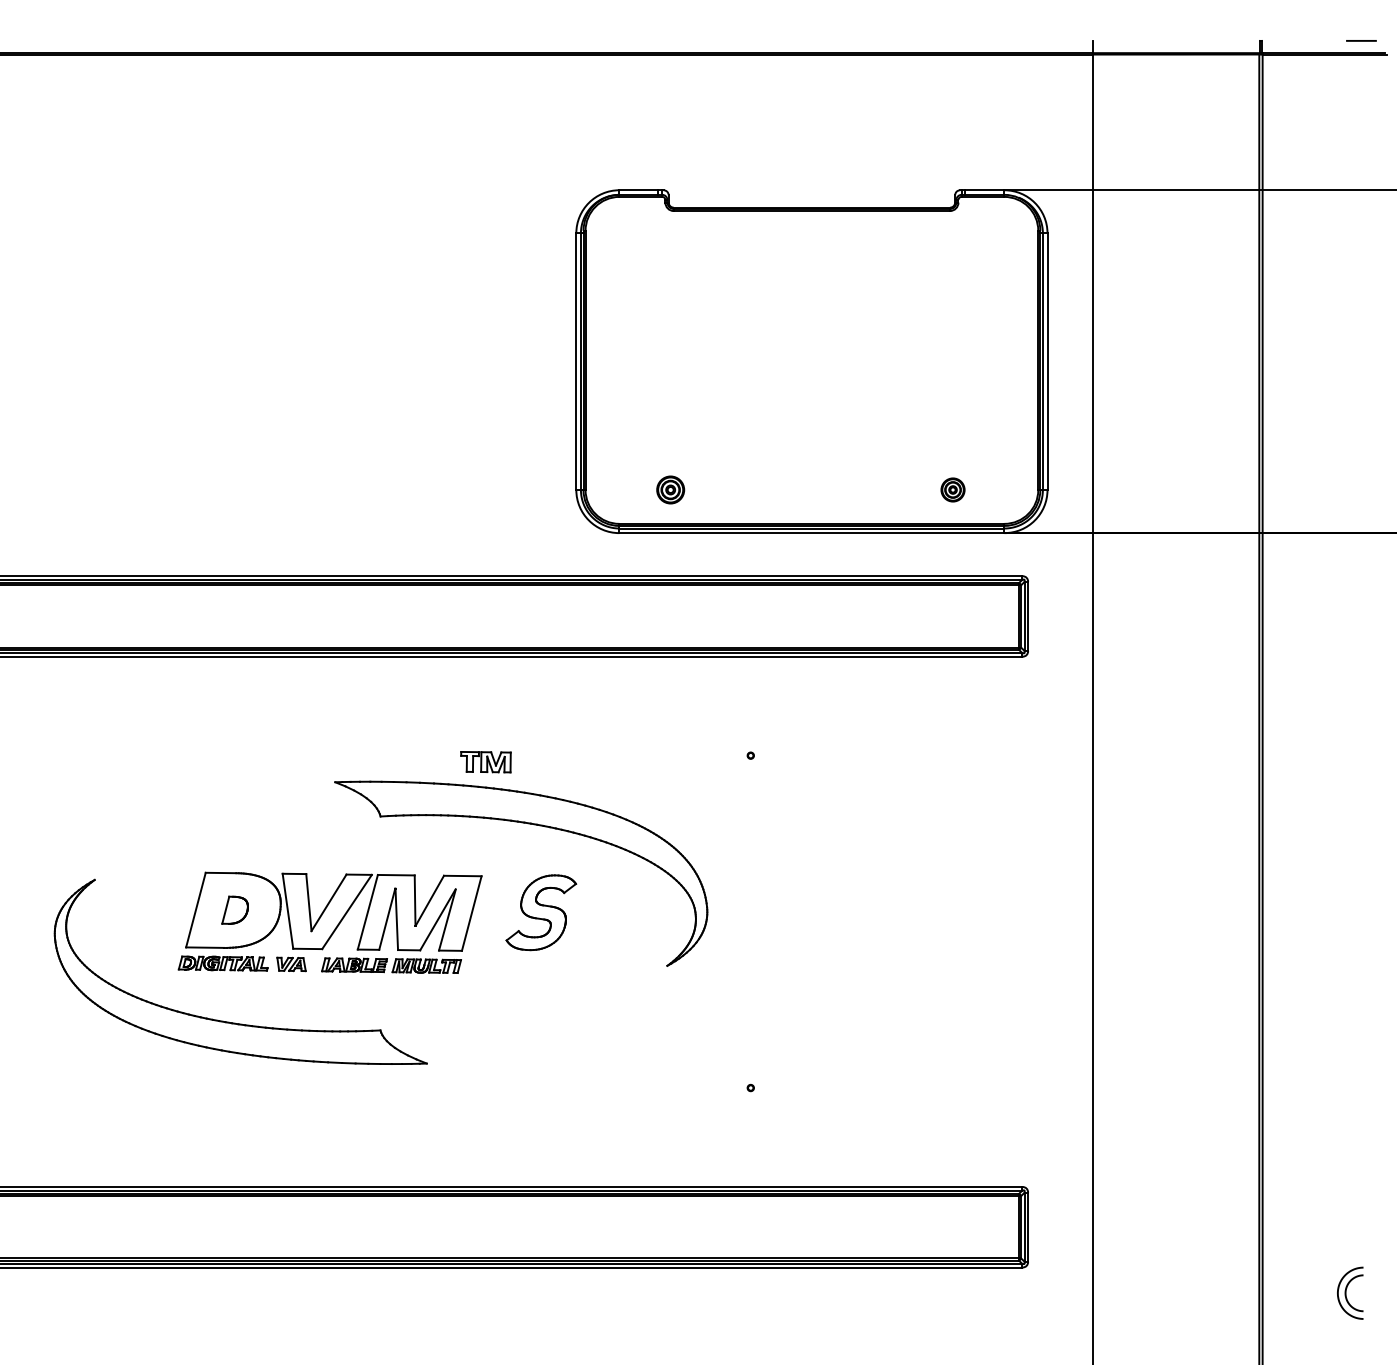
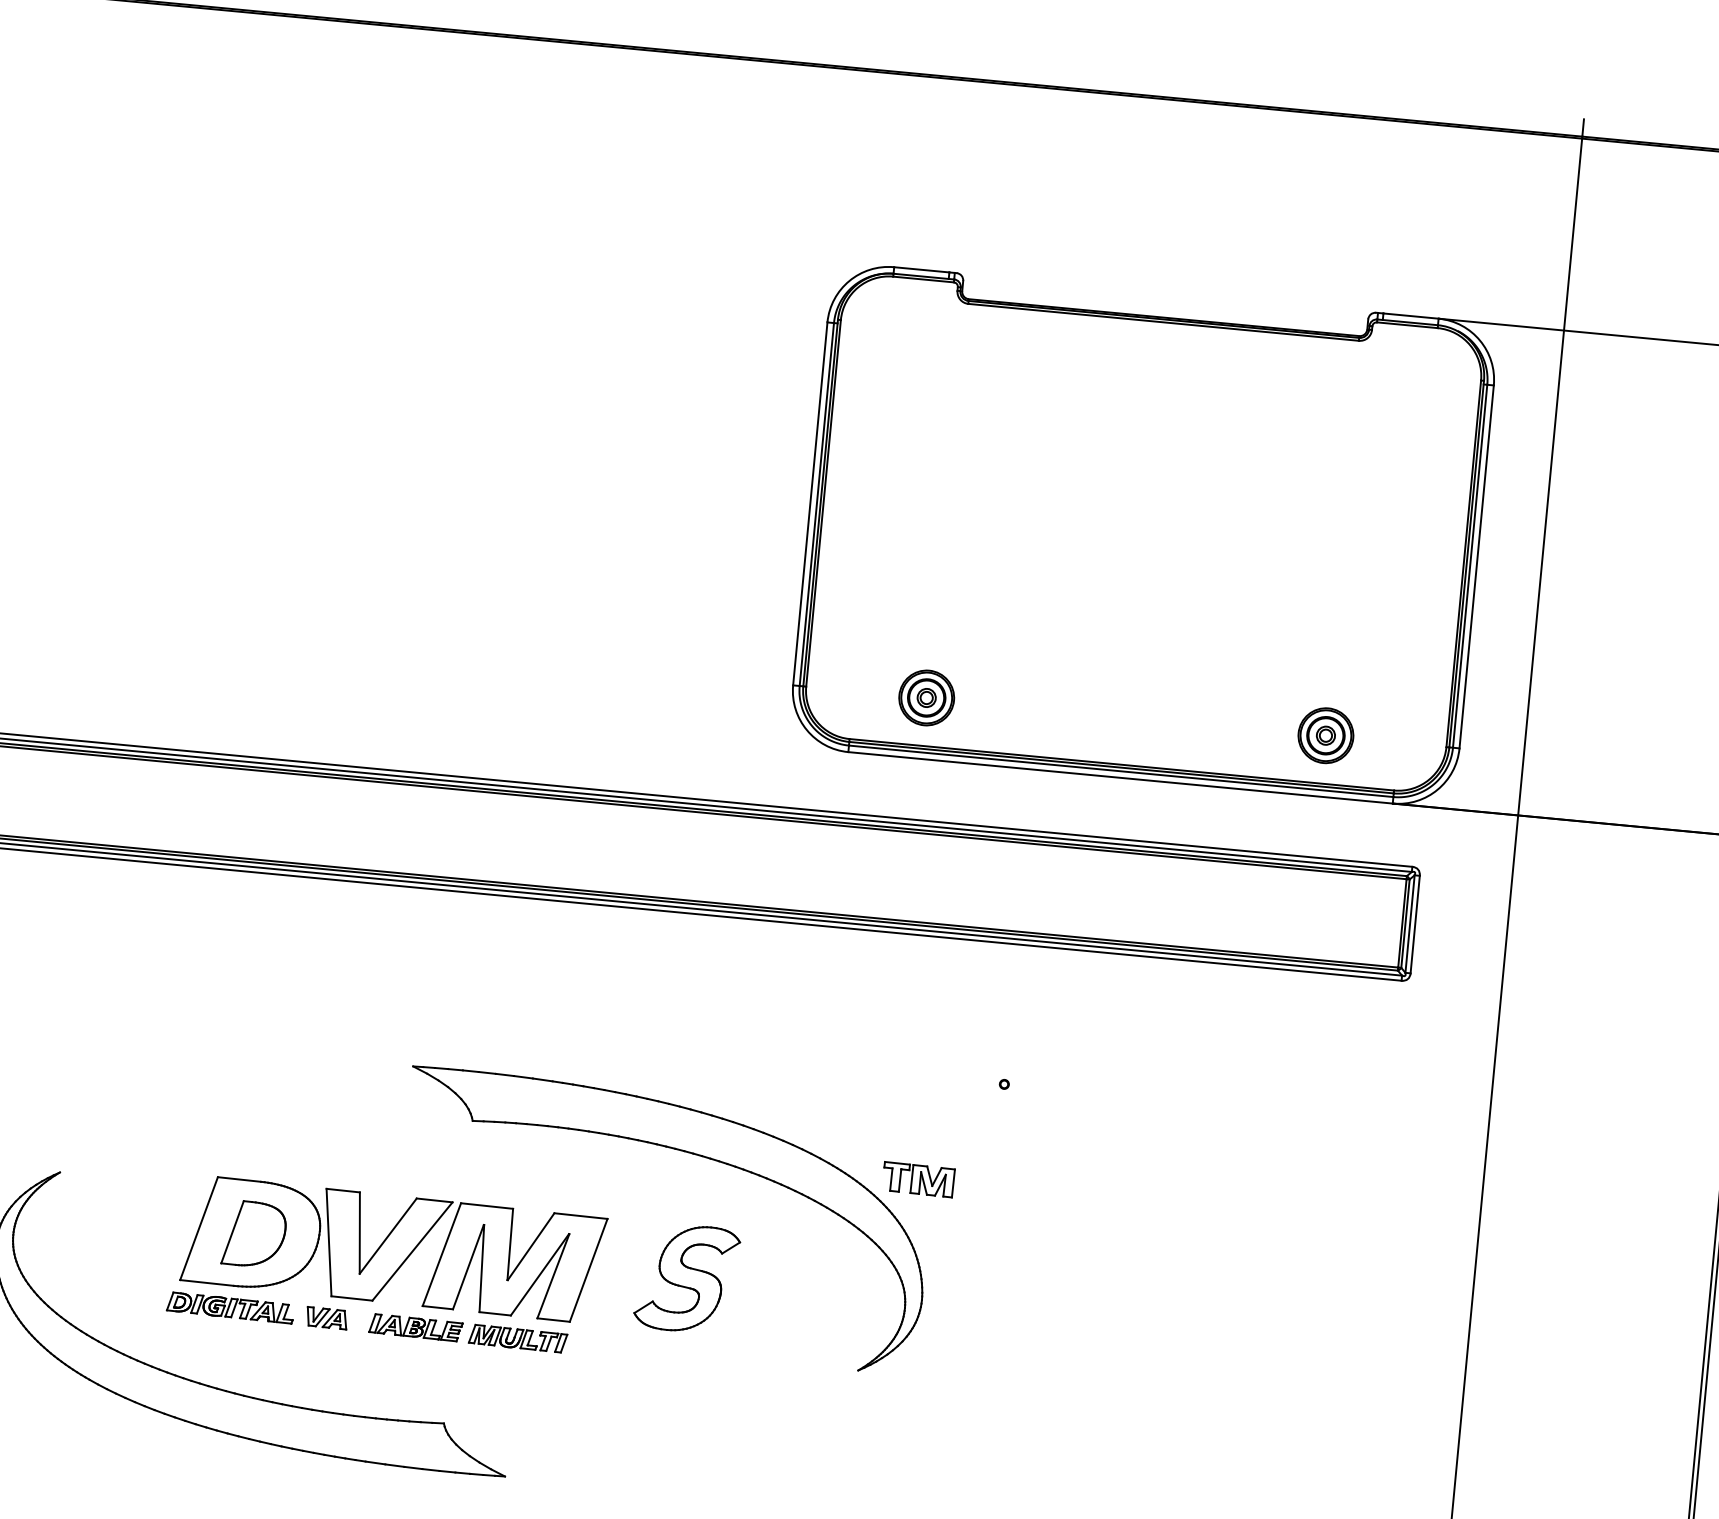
part: (670, 489) -> (926, 697), size x1.43
part: (952, 489) -> (1325, 734), size x1.67
part: (485, 762) -> (917, 1180), moved
part: (234, 909) -> (253, 1232), size x1.67

